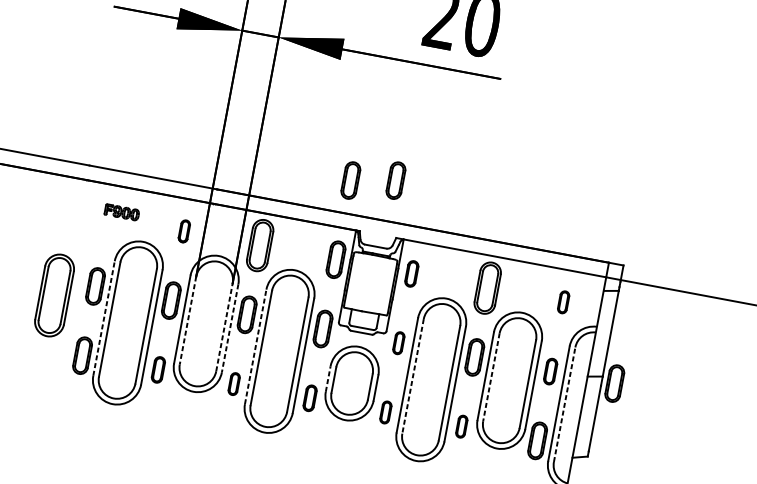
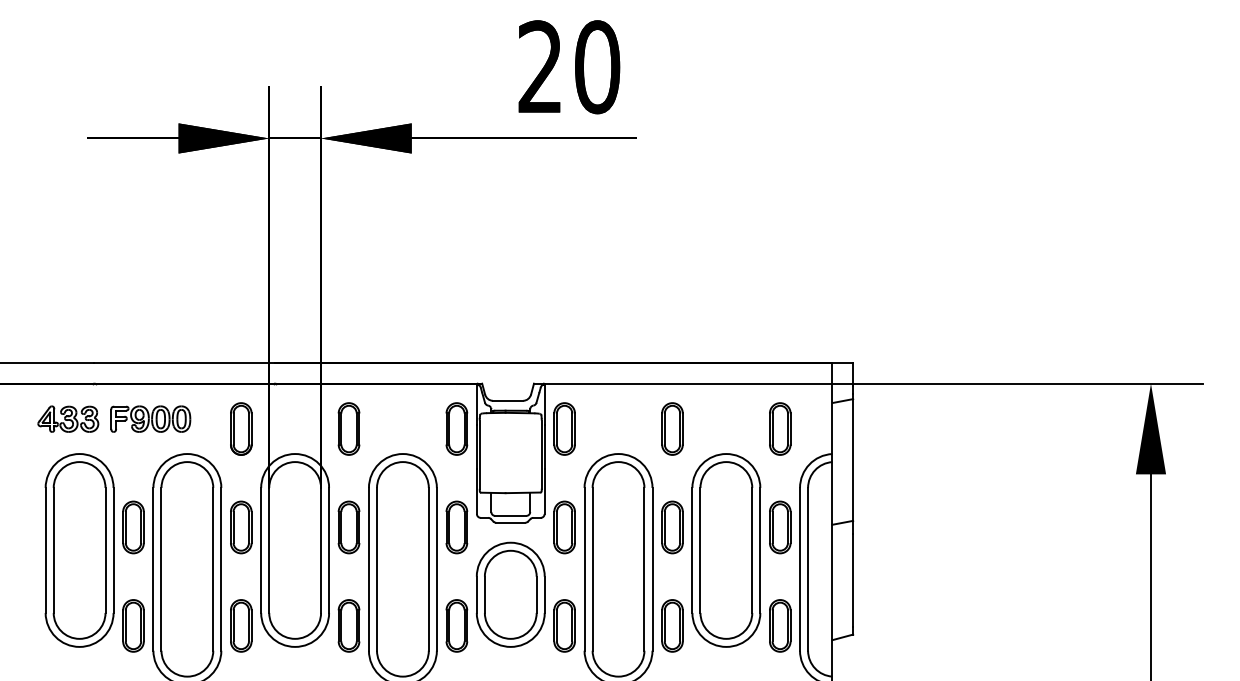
part: (350, 180) -> (456, 316), removed
part: (395, 180) -> (518, 304), removed
part: (64, 201) -> (68, 418), added
part: (121, 212) -> (150, 418), size x1.67
part: (184, 231) -> (241, 428), size x1.67
part: (259, 245) -> (348, 428), size x0.71
part: (411, 273) -> (564, 428), size x1.43
part: (487, 287) -> (672, 428), size x0.71
part: (54, 295) -> (79, 550), size x1.67
part: (563, 302) -> (780, 428), size x1.67
line: (104, 317) -> (153, 568), dashed -> solid
line: (188, 320) -> (269, 550), dashed -> solid
line: (224, 326) -> (321, 549), dashed -> solid
line: (230, 328) -> (329, 550), dashed -> solid
part: (398, 343) -> (564, 527), size x1.67
line: (255, 346) -> (368, 568), dashed -> solid
part: (158, 369) -> (241, 625), size x1.43
part: (550, 371) -> (780, 527), size x1.43
line: (412, 376) -> (592, 569), dashed -> solid
line: (491, 377) -> (700, 550), dashed -> solid
line: (328, 378) -> (476, 594), dashed -> solid
part: (233, 383) -> (348, 625), size x1.67
part: (614, 383) -> (871, 527), removed
part: (309, 397) -> (456, 625), size x1.43
line: (565, 404) -> (808, 568), dashed -> solid
part: (385, 412) -> (564, 625), size x1.67
part: (461, 426) -> (672, 625), size x1.67

